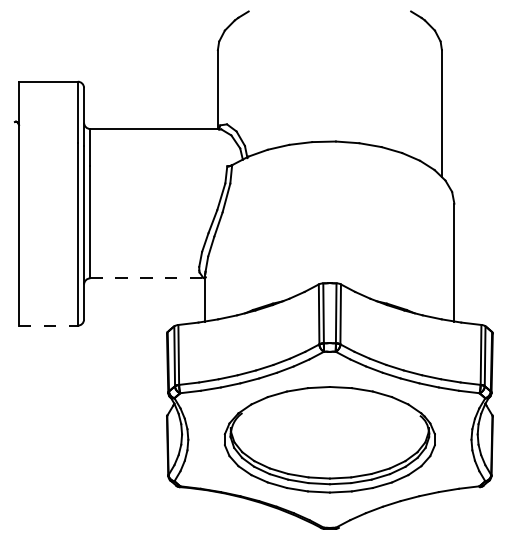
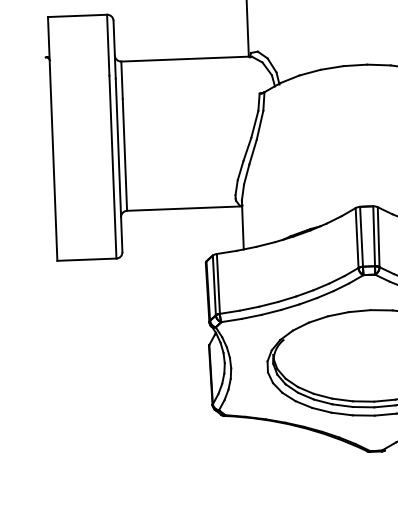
line: (147, 278) -> (184, 208), dashed -> solid
line: (48, 325) -> (87, 259), dashed -> solid

